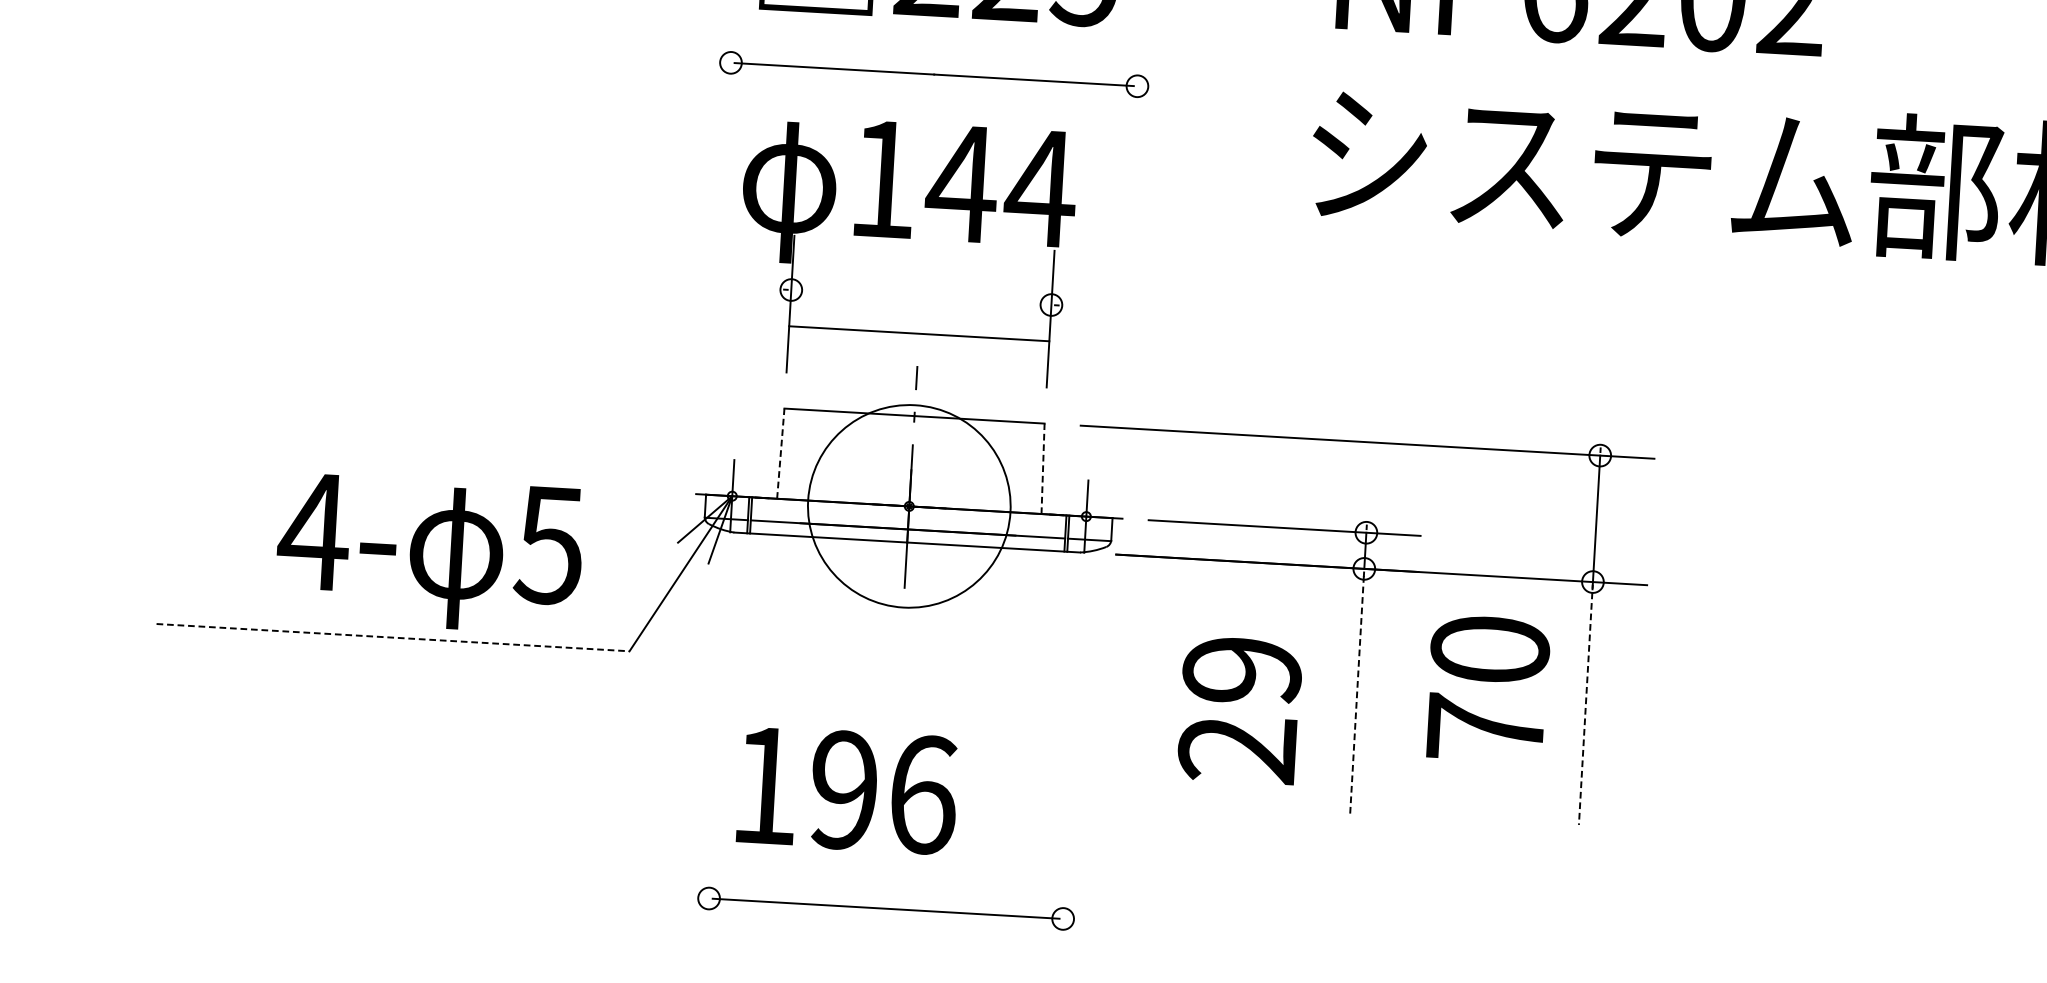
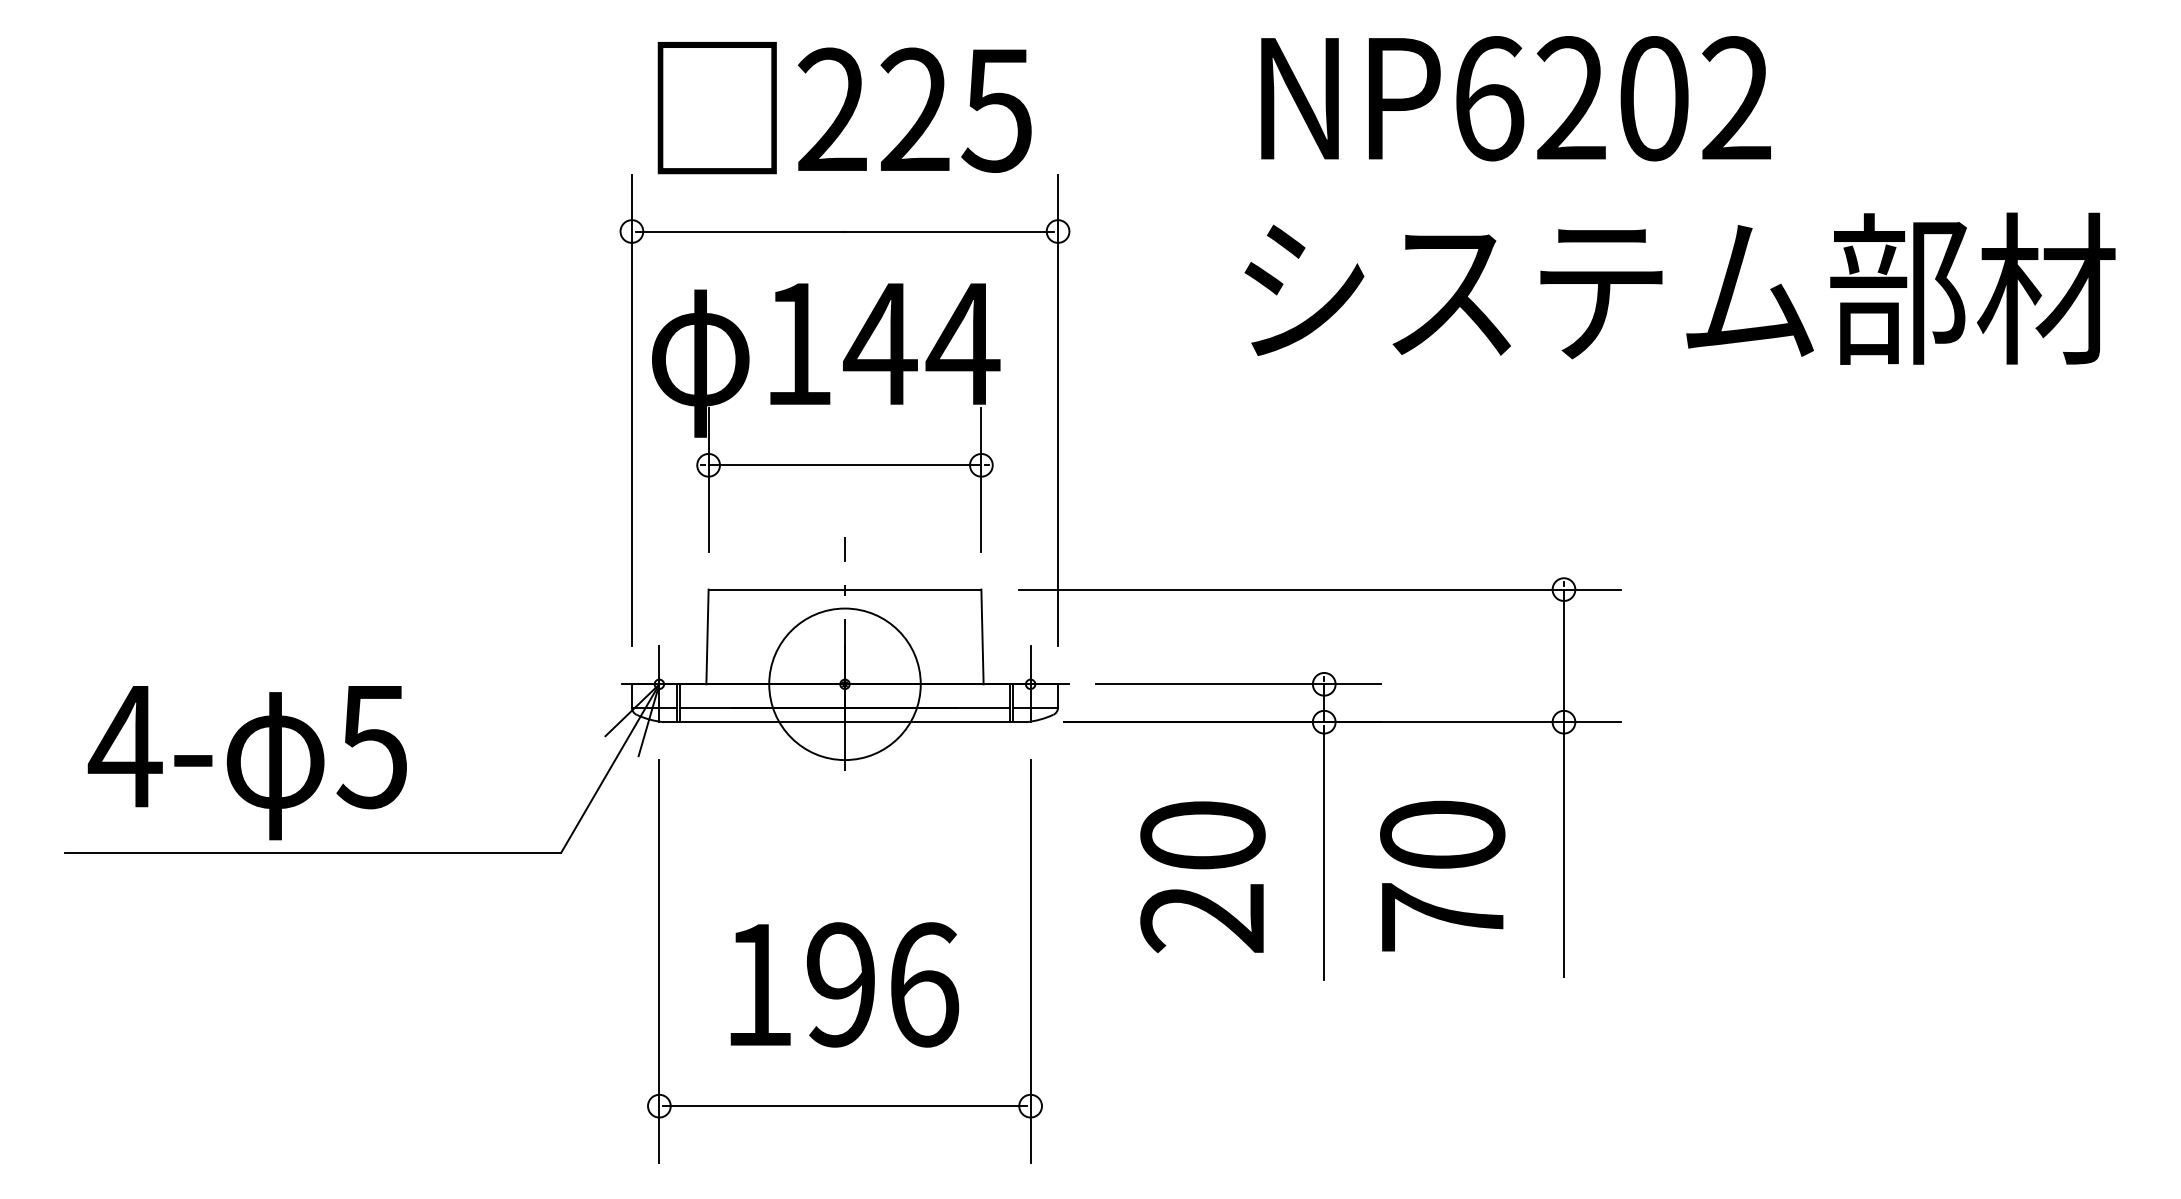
line: (720, 233) -> (631, 410), added
line: (1127, 257) -> (1058, 410), added
line: (918, 333) -> (844, 465), moved
line: (780, 453) -> (707, 636), dashed -> solid
line: (1043, 468) -> (982, 636), dashed -> solid
circle: (908, 506) -> (844, 684), size x0.71
text: (428, 554) -> (246, 763), moved
line: (393, 637) -> (313, 852), dashed -> solid
text: (1241, 670) -> (1202, 835), 29 -> 20
text: (1487, 688) -> (1442, 875), moved
line: (1357, 695) -> (1324, 854), dashed -> solid
line: (1585, 704) -> (1563, 850), dashed -> solid
line: (717, 760) -> (659, 961), added
line: (1070, 780) -> (1030, 961), added
text: (847, 790) -> (844, 984), moved

